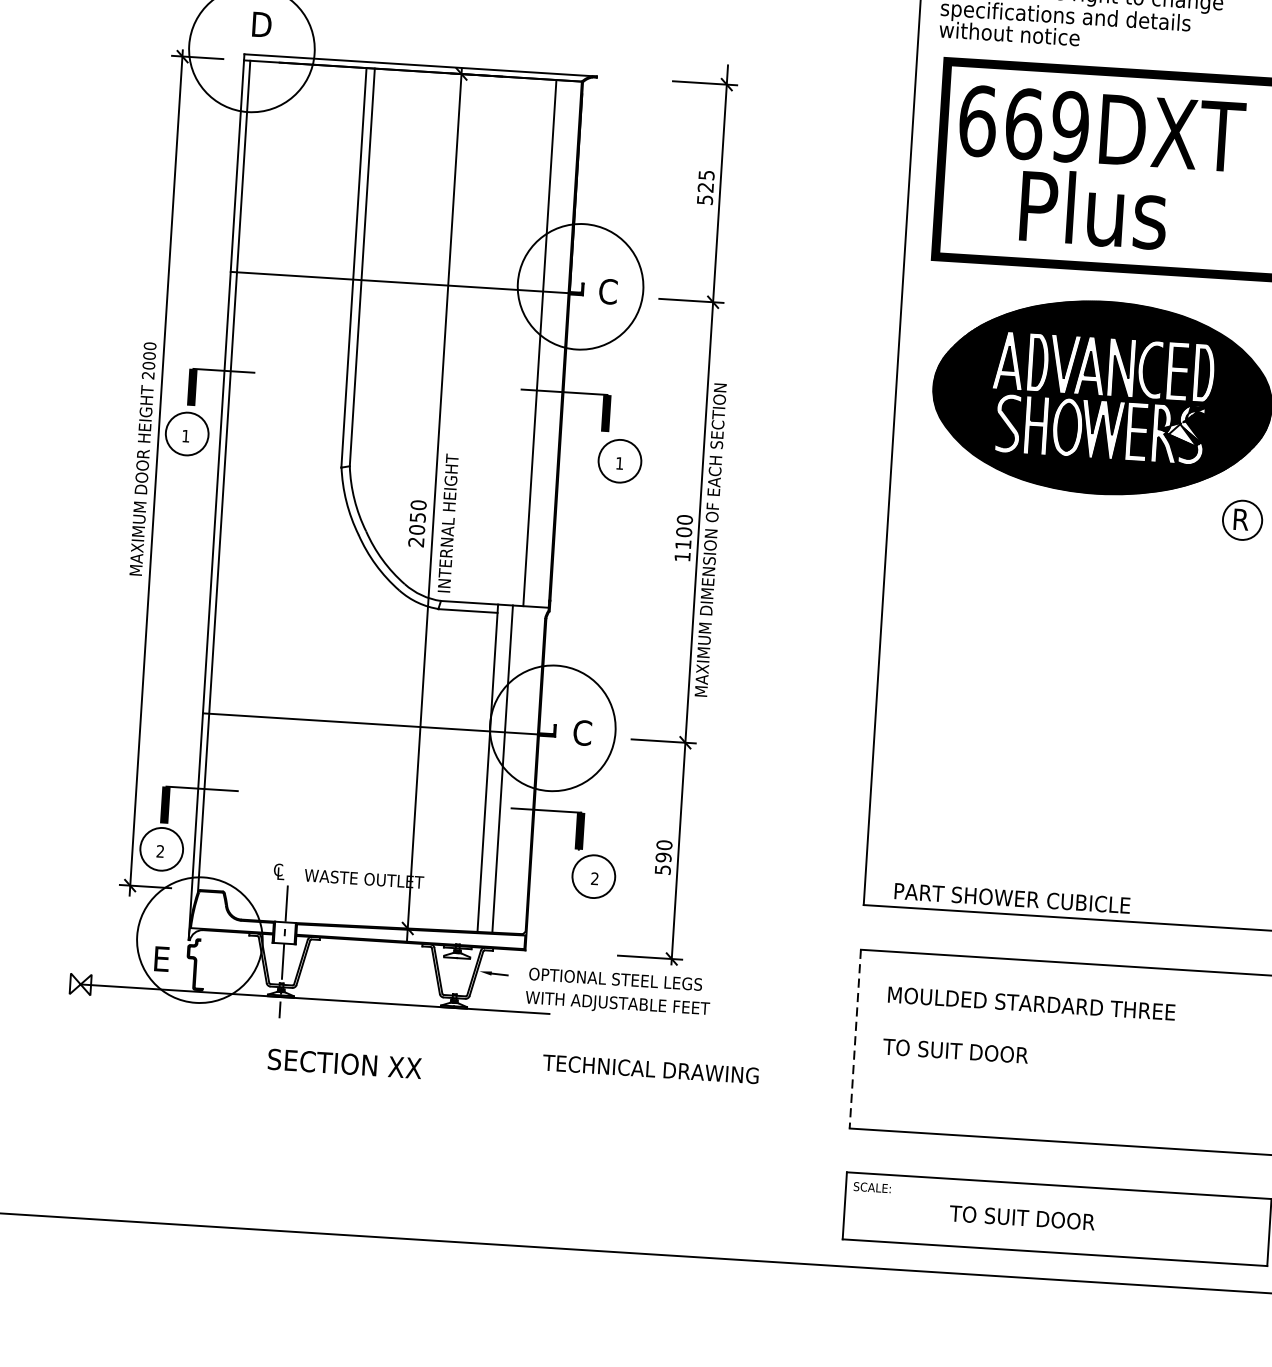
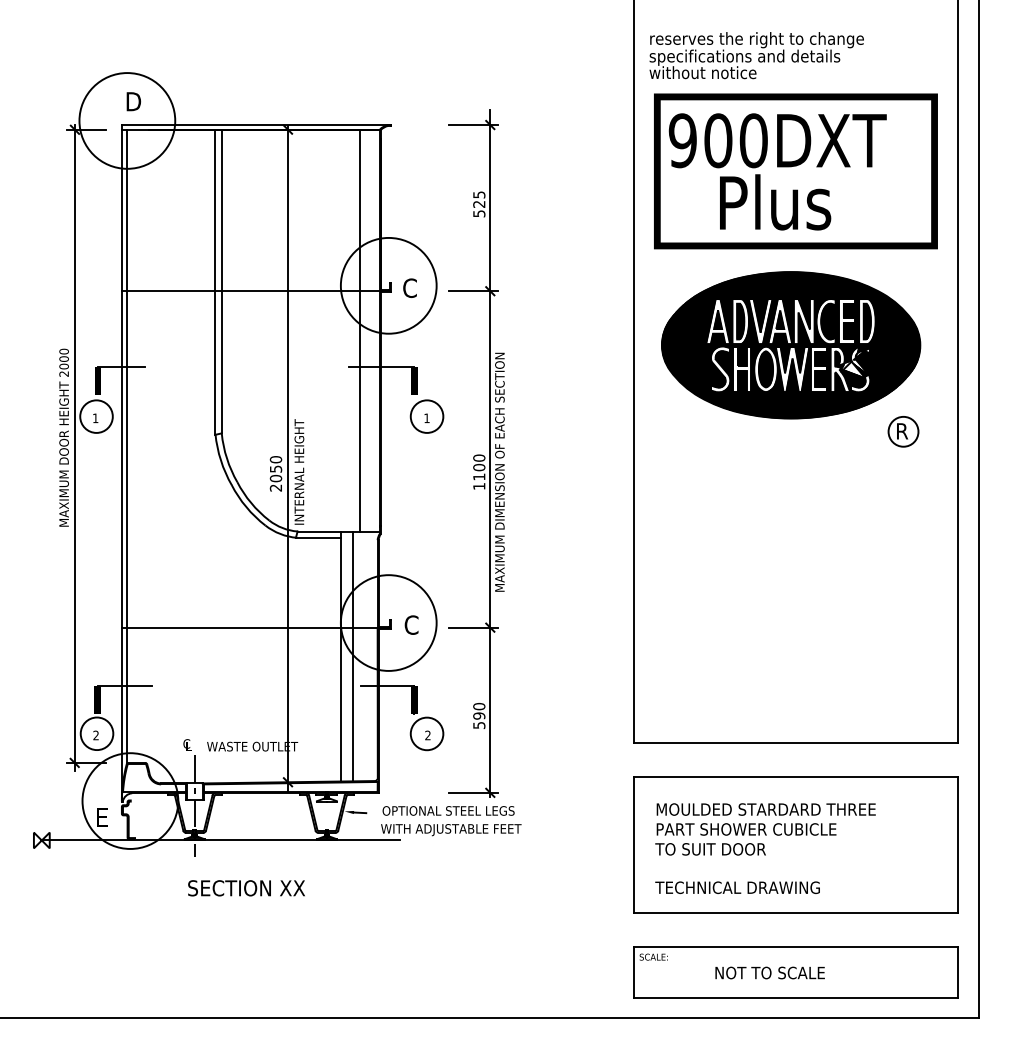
text: (1022, 123) -> (717, 140), 669DXT -> 900DXT
text: (1012, 898) -> (746, 829), moved
line: (854, 1039) -> (633, 845), dashed -> solid
text: (650, 1068) -> (737, 887), moved
text: (1021, 1217) -> (768, 972), TO SUIT DOOR -> NOT TO SCALE

